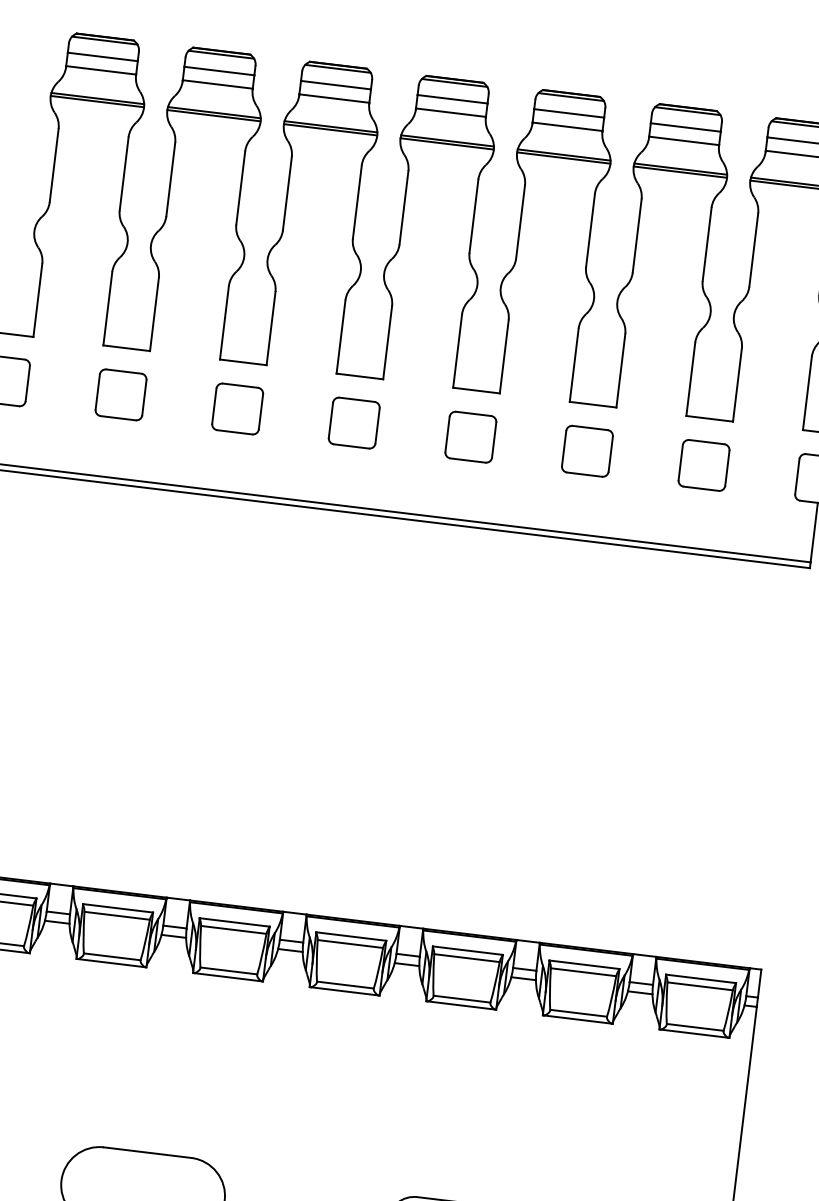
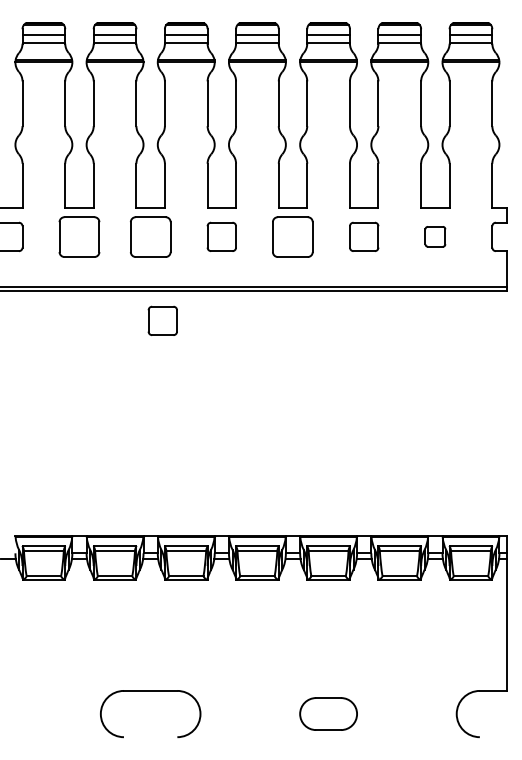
part: (121, 394) -> (79, 236), size x1.4
part: (237, 408) -> (150, 236), size x1.4
part: (471, 436) -> (293, 236), size x1.4
part: (704, 464) -> (435, 236), size x0.7
part: (240, 548) -> (162, 320), added

